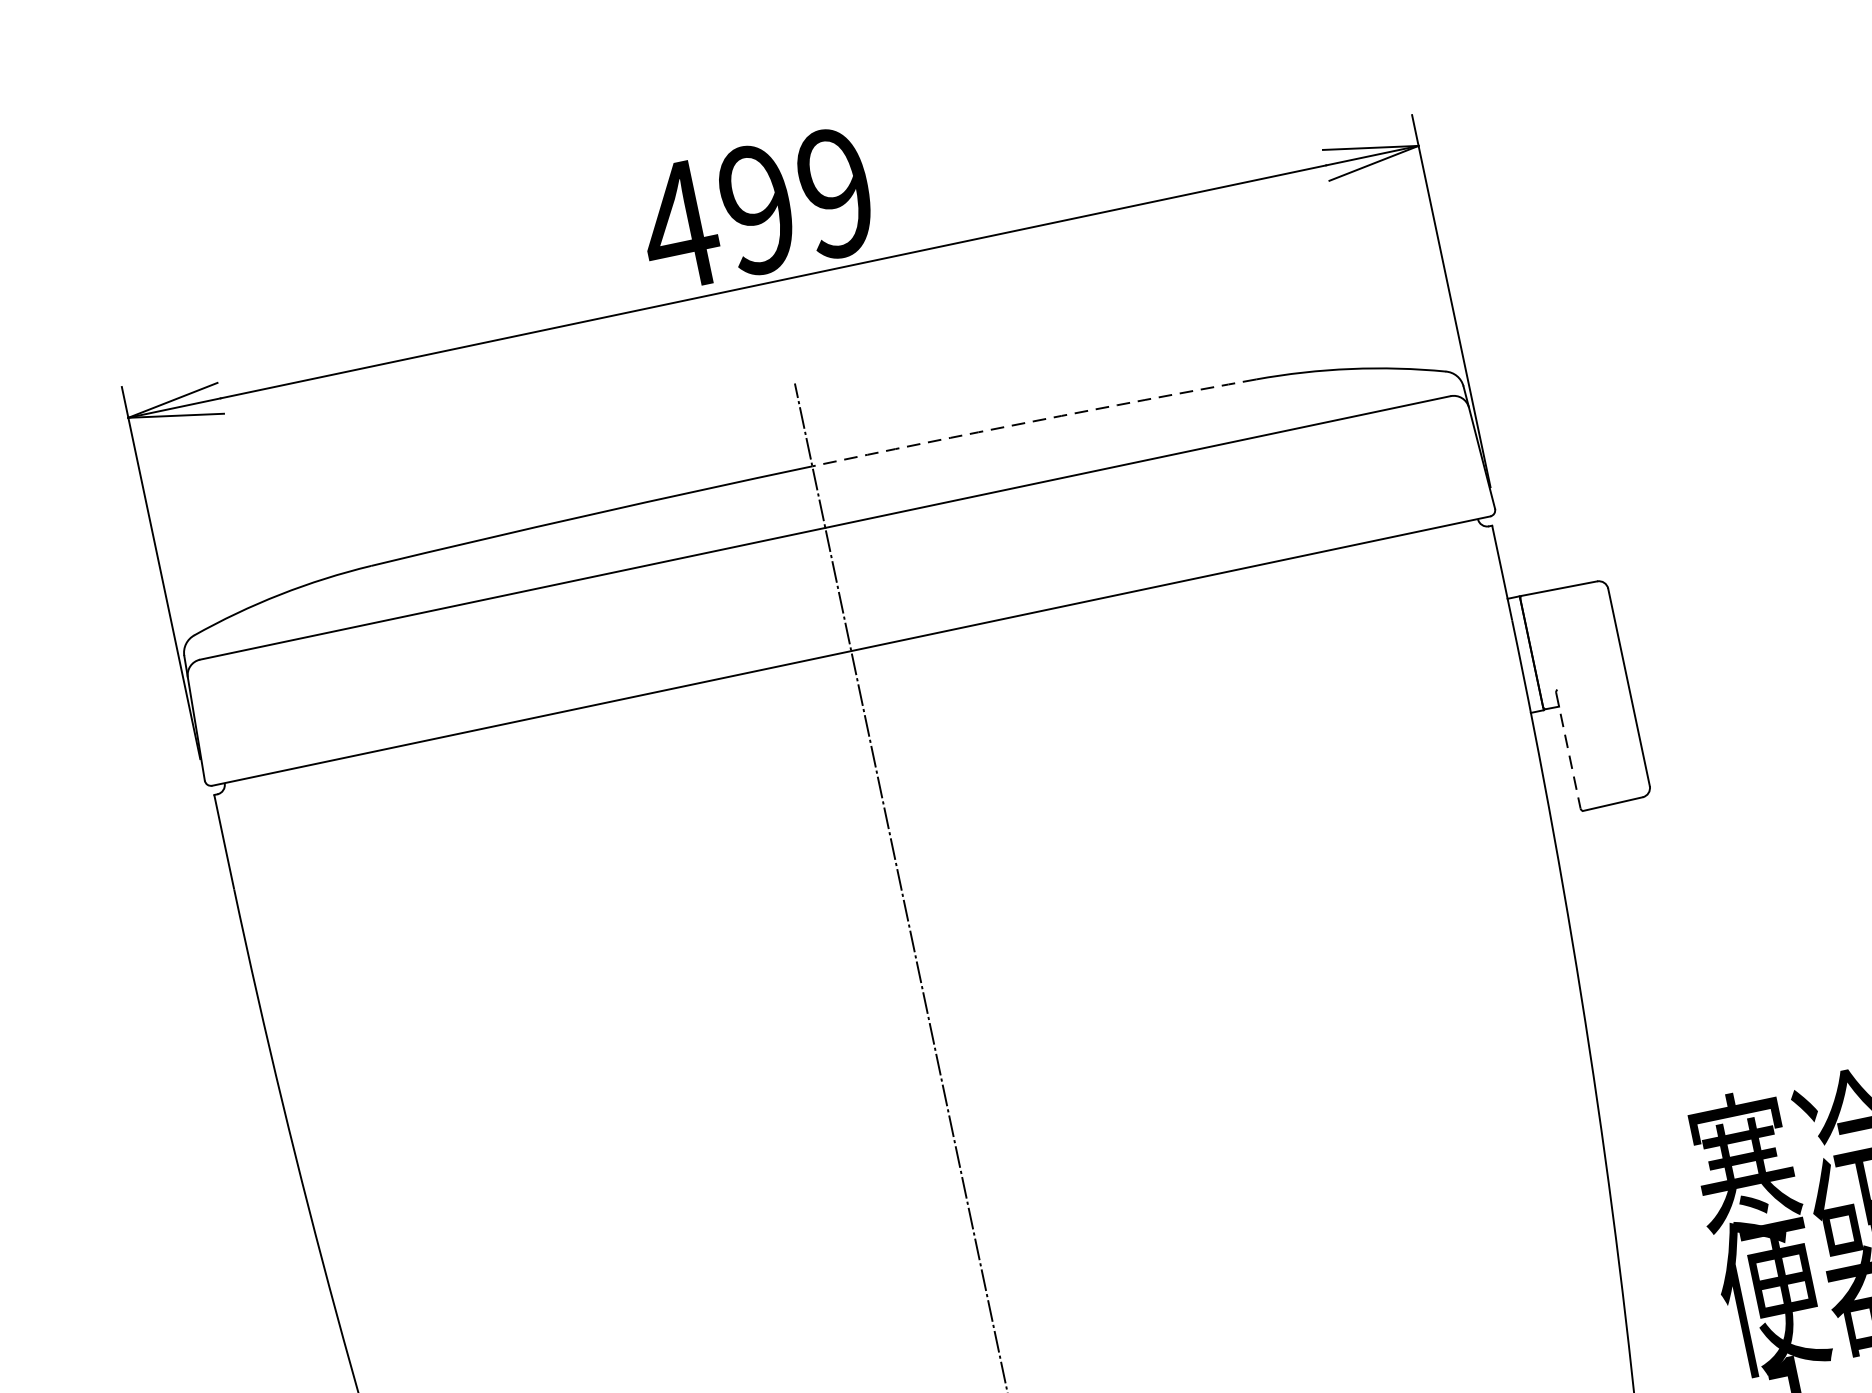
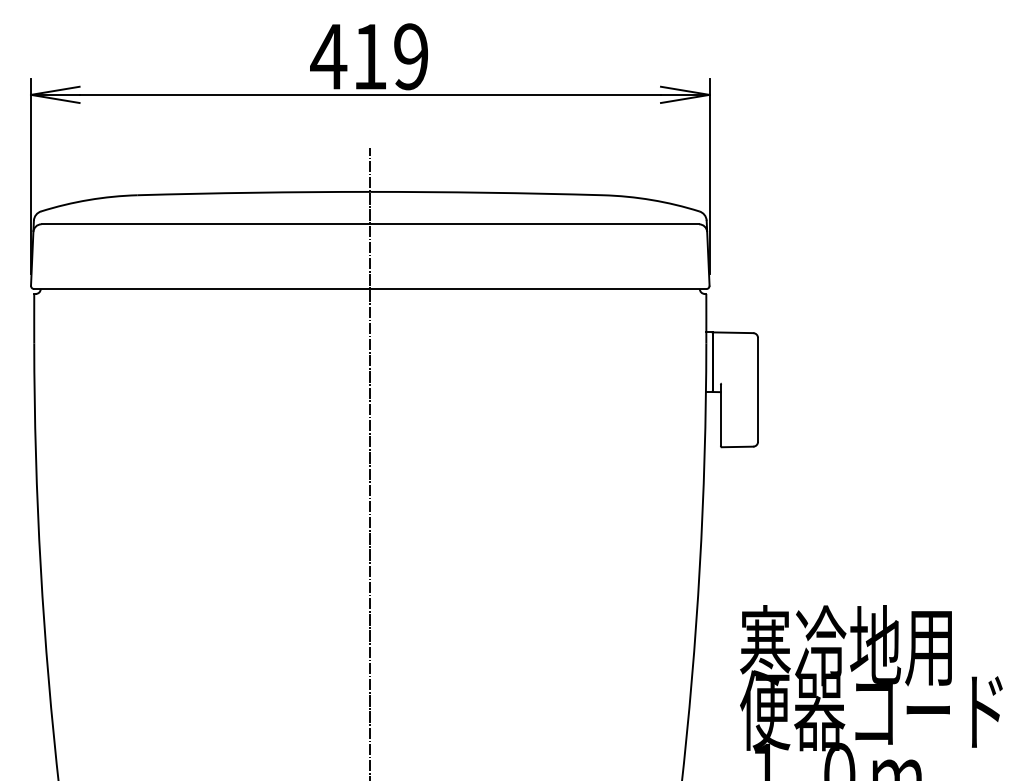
text: (756, 209) -> (369, 56), 499 -> 419
arc: (1033, 420) -> (486, 192), dashed -> solid
line: (1567, 751) -> (720, 415), dashed -> solid

